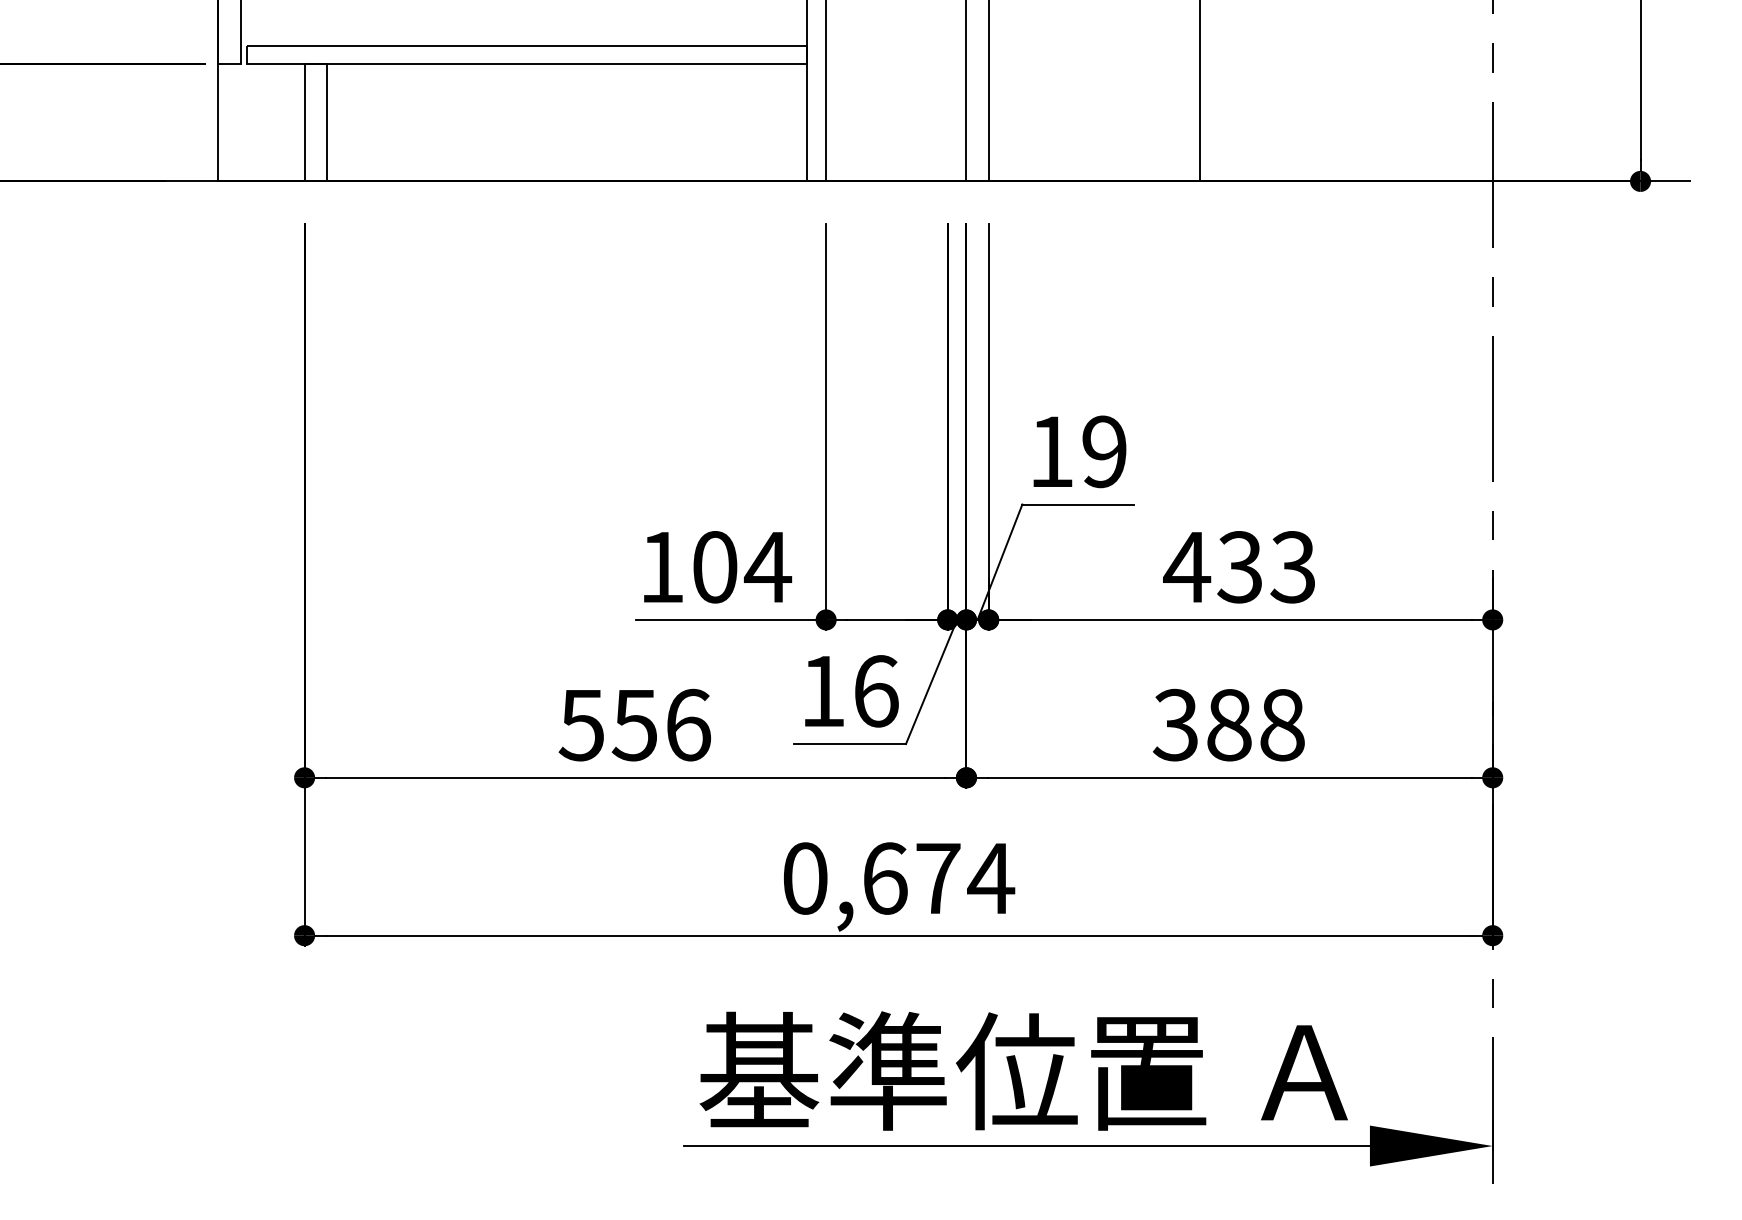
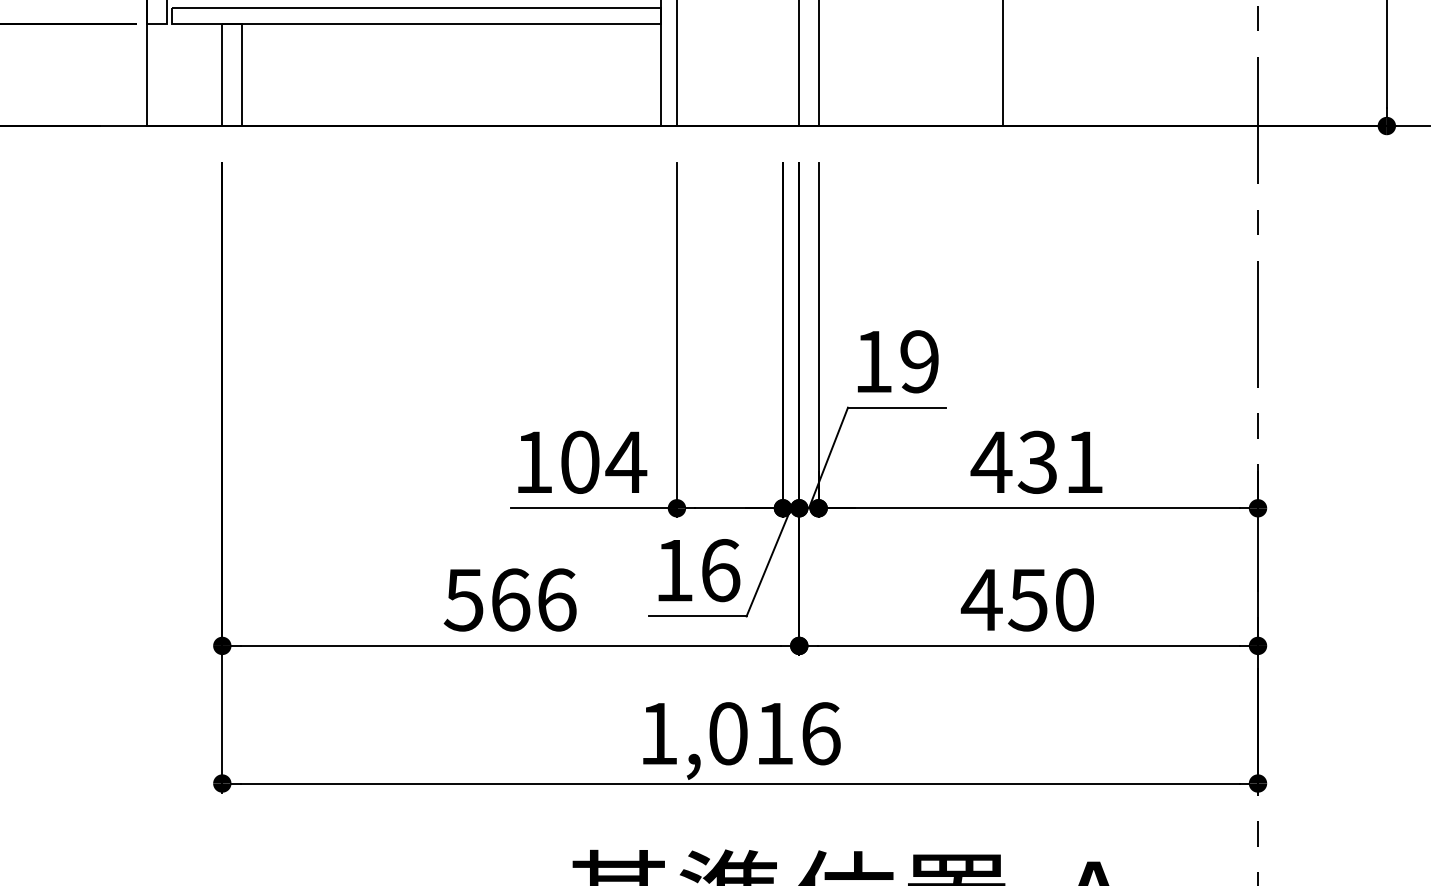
text: (1292, 567) -> (1083, 462), 433 -> 431
text: (634, 724) -> (509, 599), 556 -> 566
text: (1227, 724) -> (1026, 599), 388 -> 450
text: (899, 878) -> (740, 733), 0,674 -> 1,016

